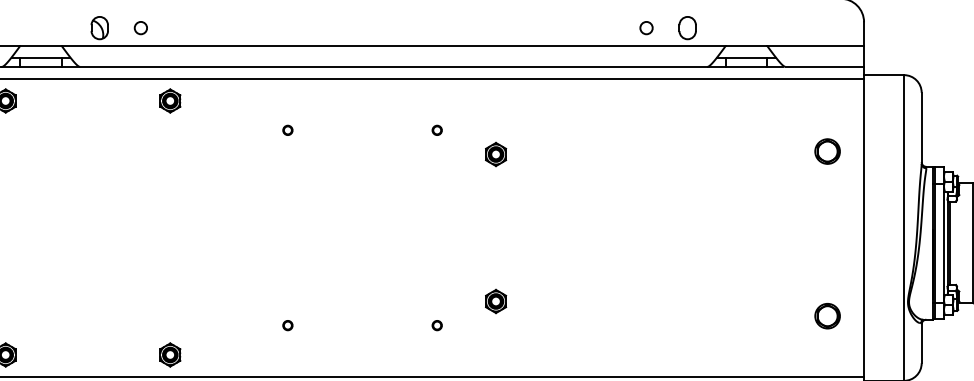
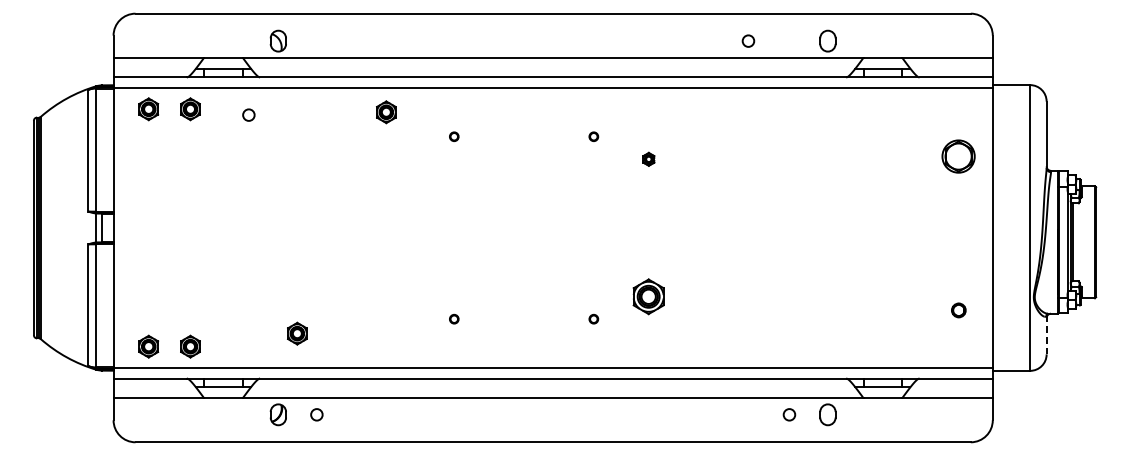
circle: (140, 27) -> (248, 114), moved
circle: (646, 27) -> (748, 40), moved
part: (170, 101) -> (386, 112), moved
part: (827, 151) -> (958, 156), size x1.4
part: (495, 154) -> (648, 159), size x0.6
part: (495, 301) -> (648, 296), size x1.6
part: (827, 316) -> (958, 310), size x0.6
line: (921, 341) -> (1046, 334), solid -> dashed
part: (170, 354) -> (297, 333), moved

